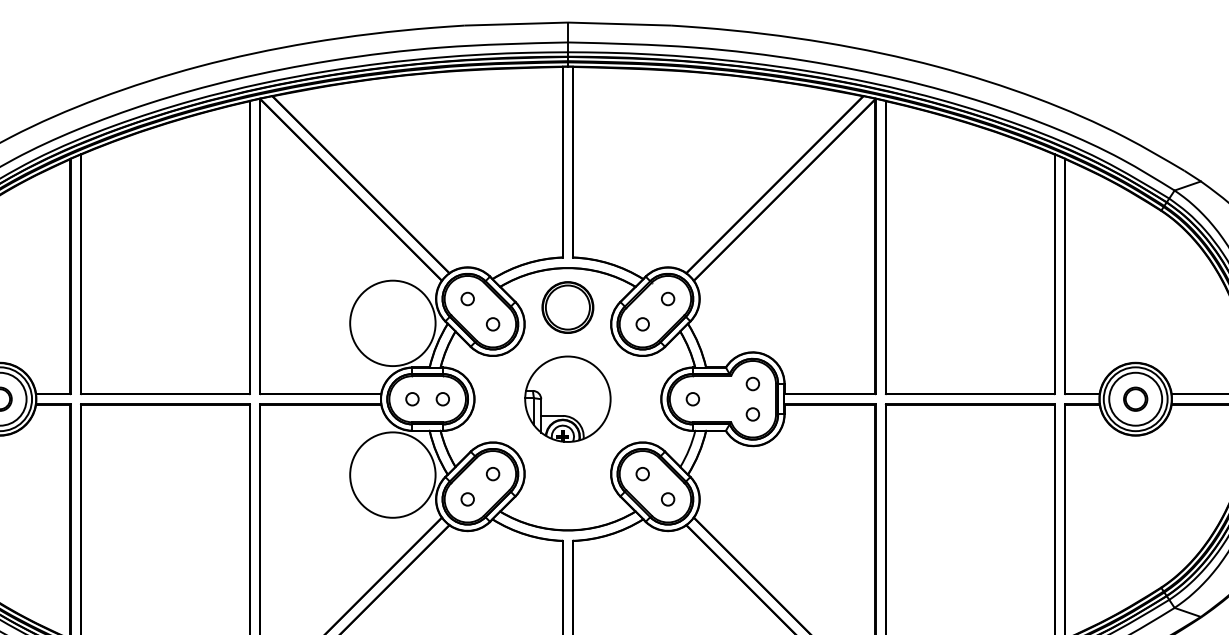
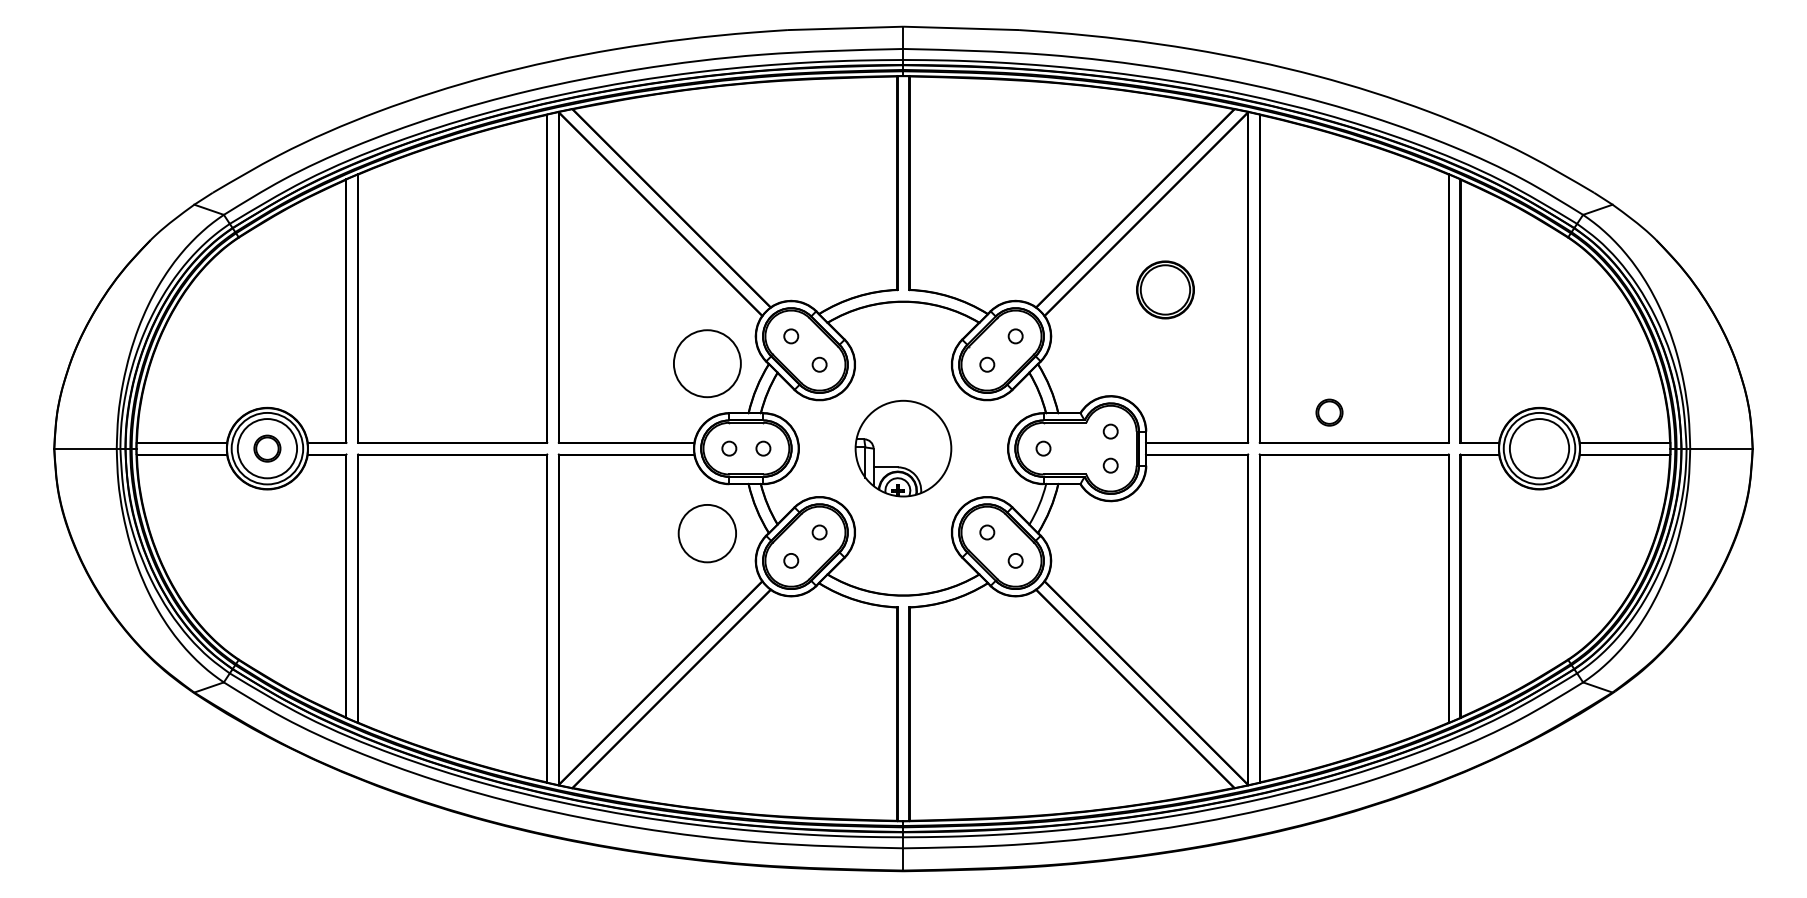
part: (567, 307) -> (1165, 289), moved
circle: (392, 323) -> (707, 363), size x0.7
part: (1135, 399) -> (1329, 412), moved
circle: (392, 474) -> (707, 533), size x0.6

